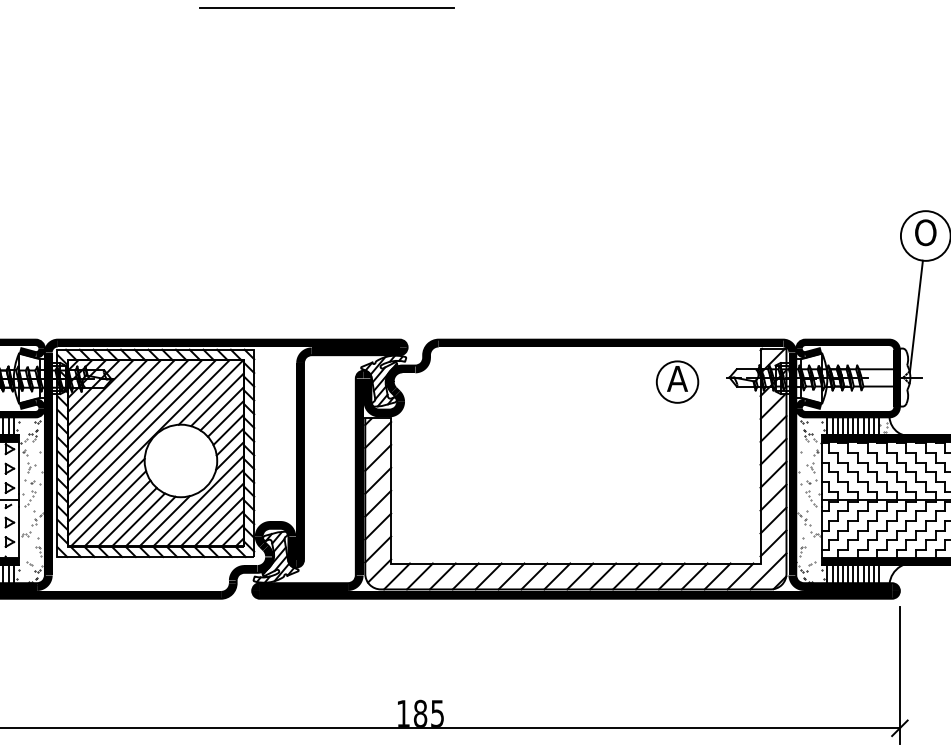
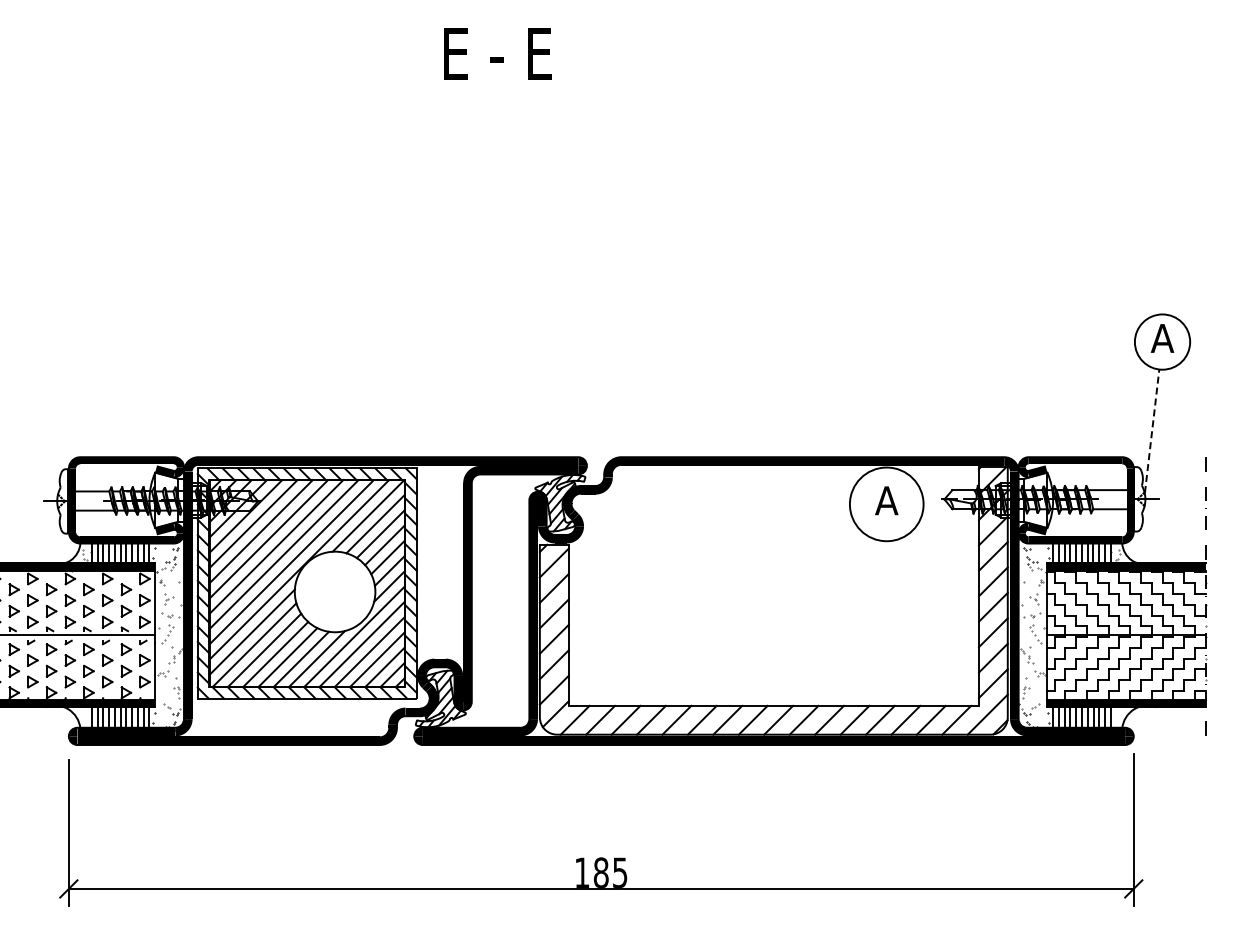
line: (326, 7) -> (496, 88), removed
text: (925, 232) -> (1162, 338), O -> A
line: (916, 315) -> (1152, 430), solid -> dashed
circle: (677, 382) -> (886, 504), size x1.6

